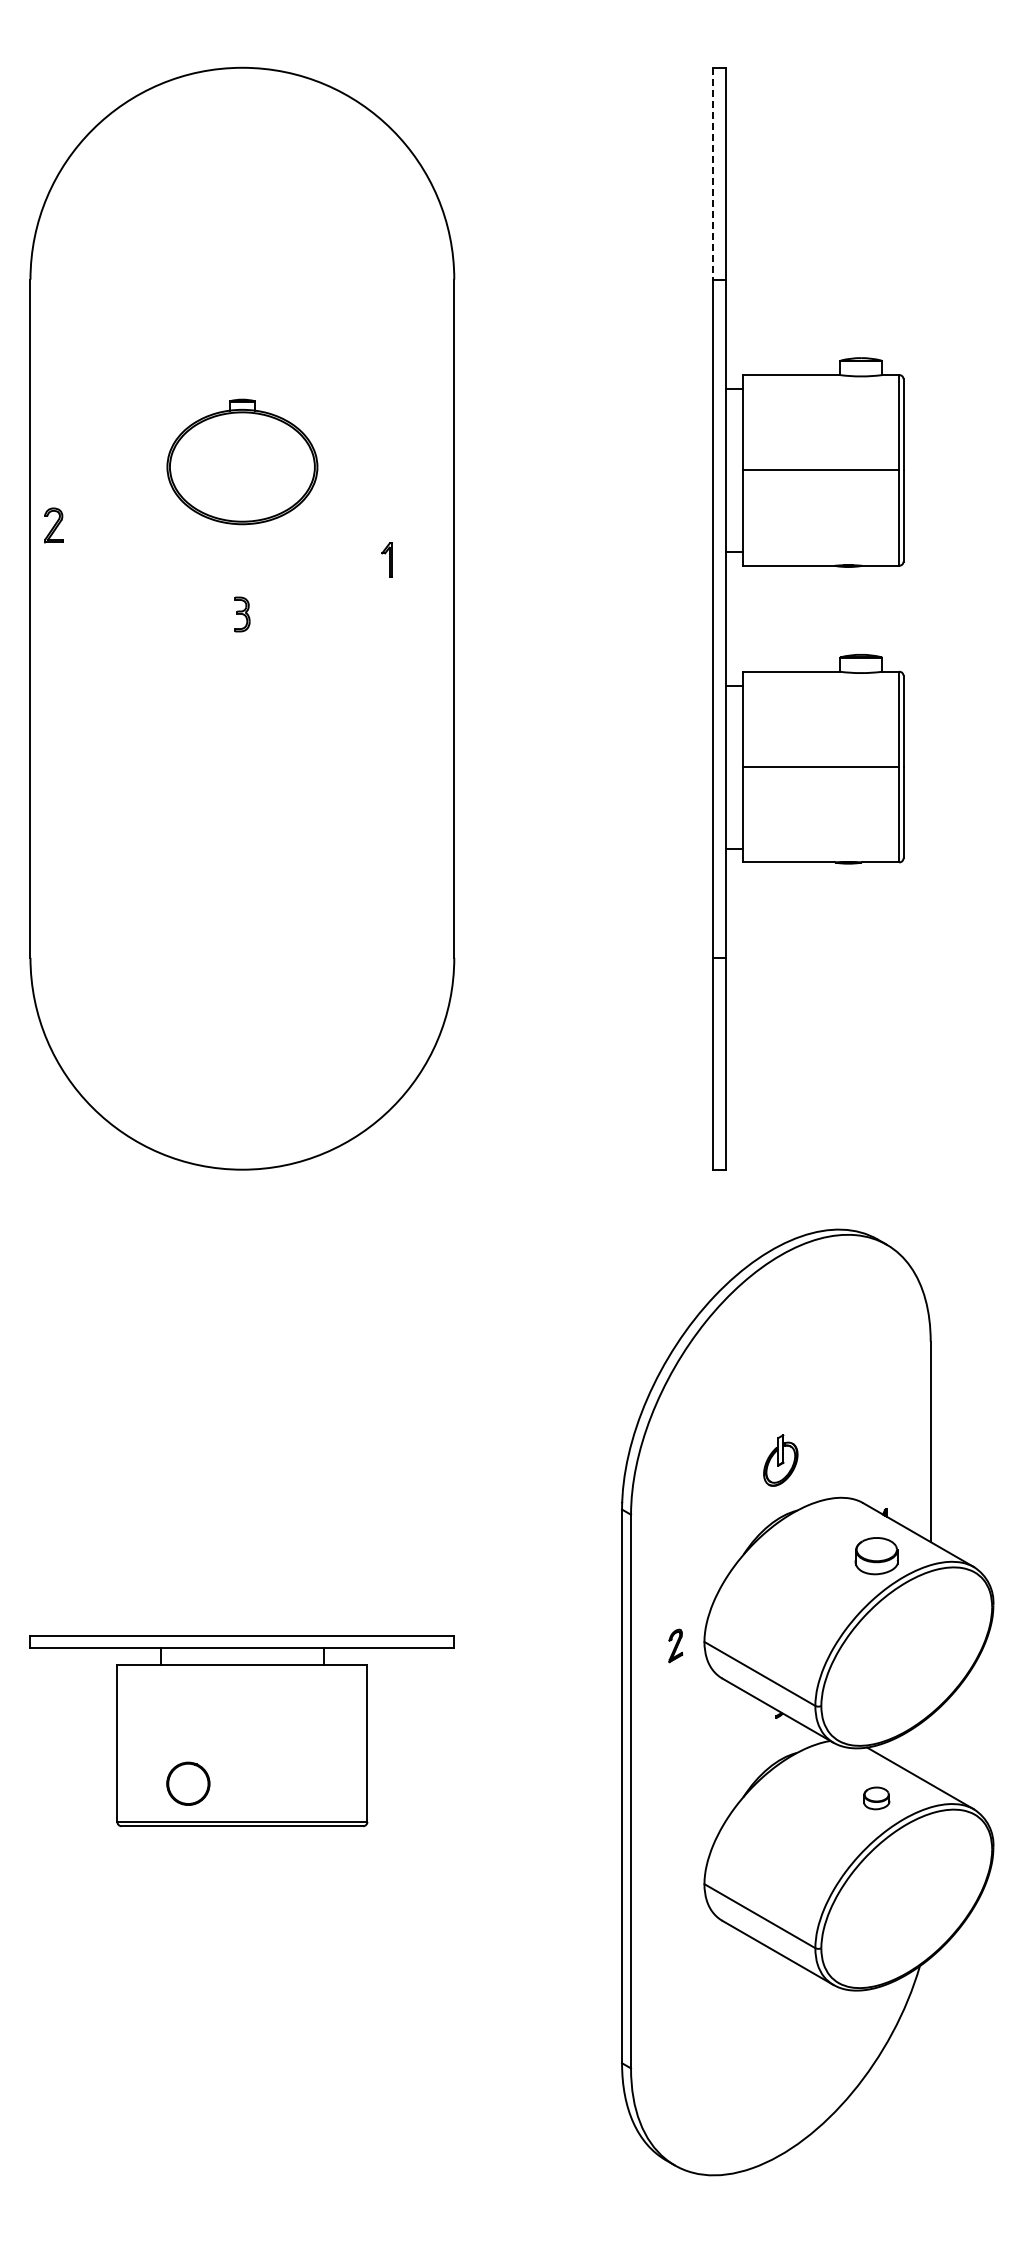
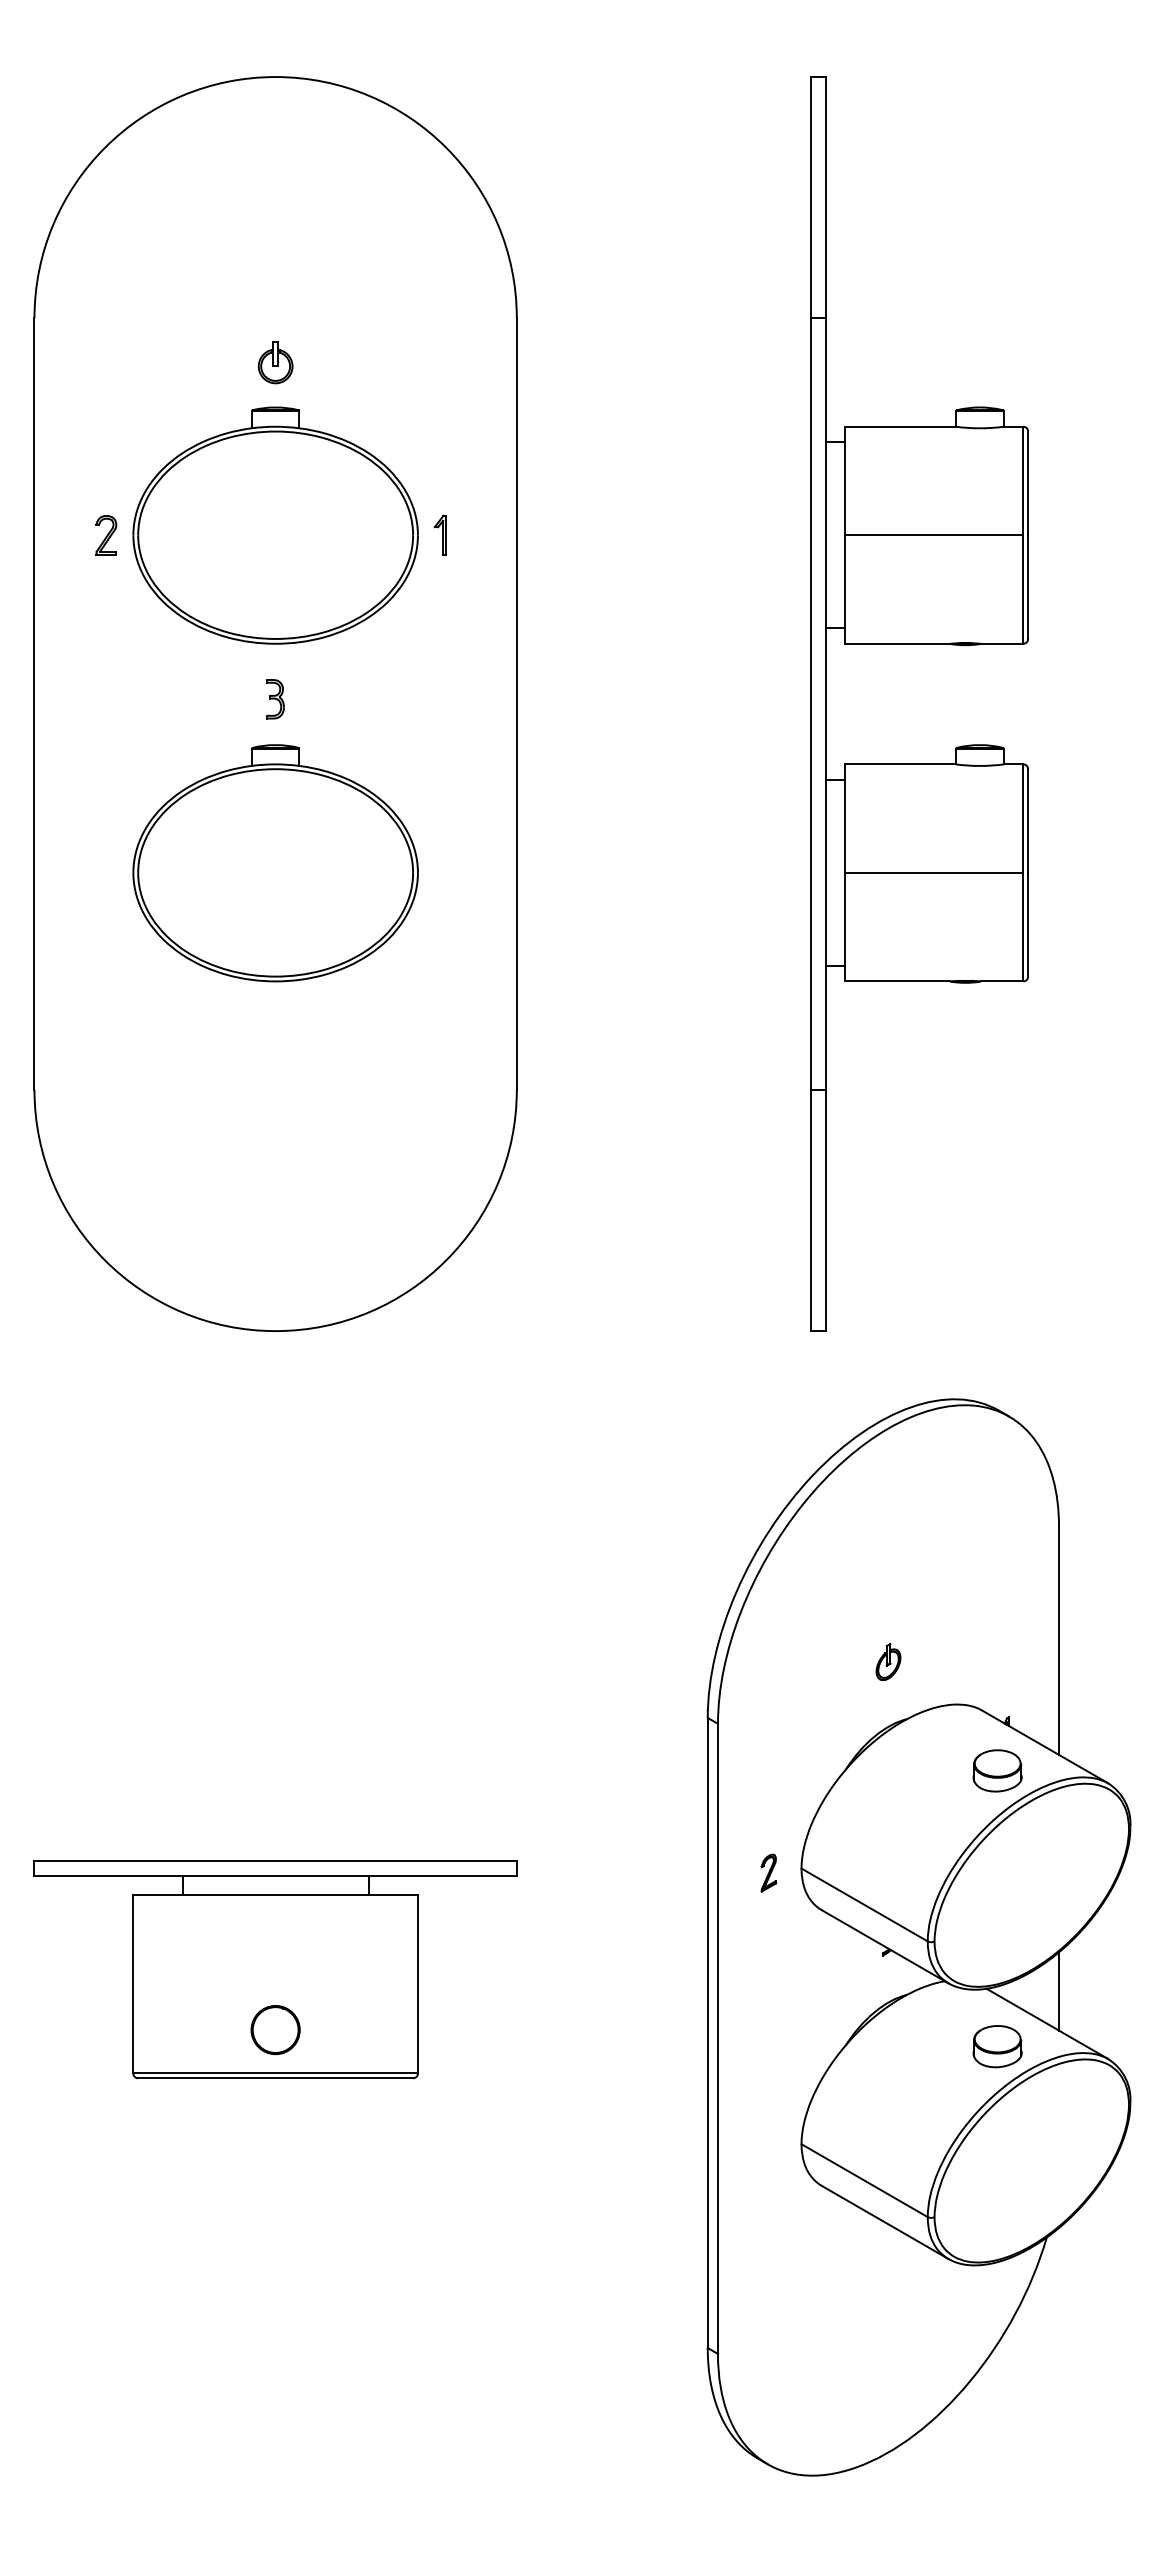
line: (712, 173) -> (810, 197), dashed -> solid
part: (242, 318) -> (275, 362), added
part: (242, 461) -> (275, 525), size x1.67
part: (53, 525) -> (106, 535), moved
part: (386, 559) -> (439, 534), moved
part: (242, 758) -> (275, 863), added
part: (780, 1460) -> (888, 1662), size x0.62
line: (930, 1749) -> (1058, 1990), added
circle: (188, 1783) -> (275, 2029), moved
part: (876, 1798) -> (997, 2046), size x1.67

